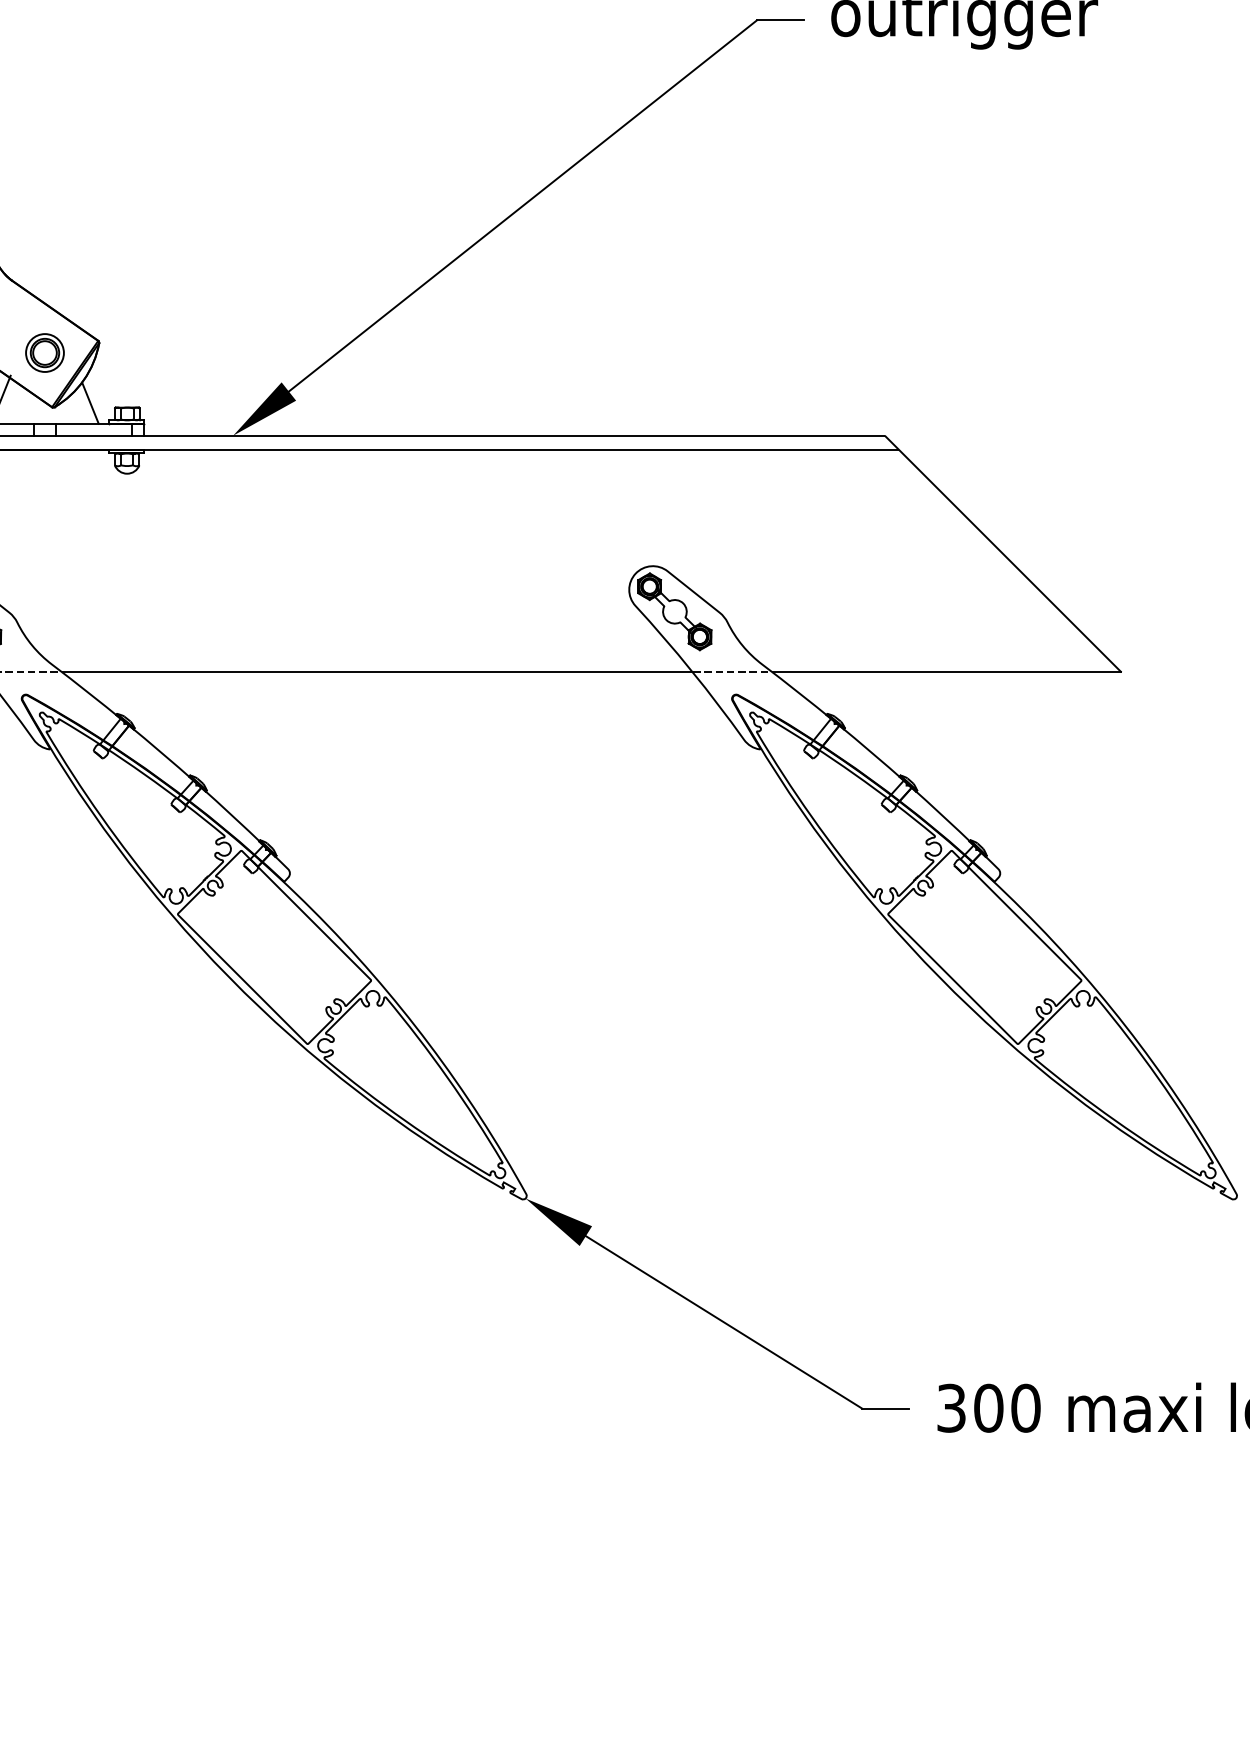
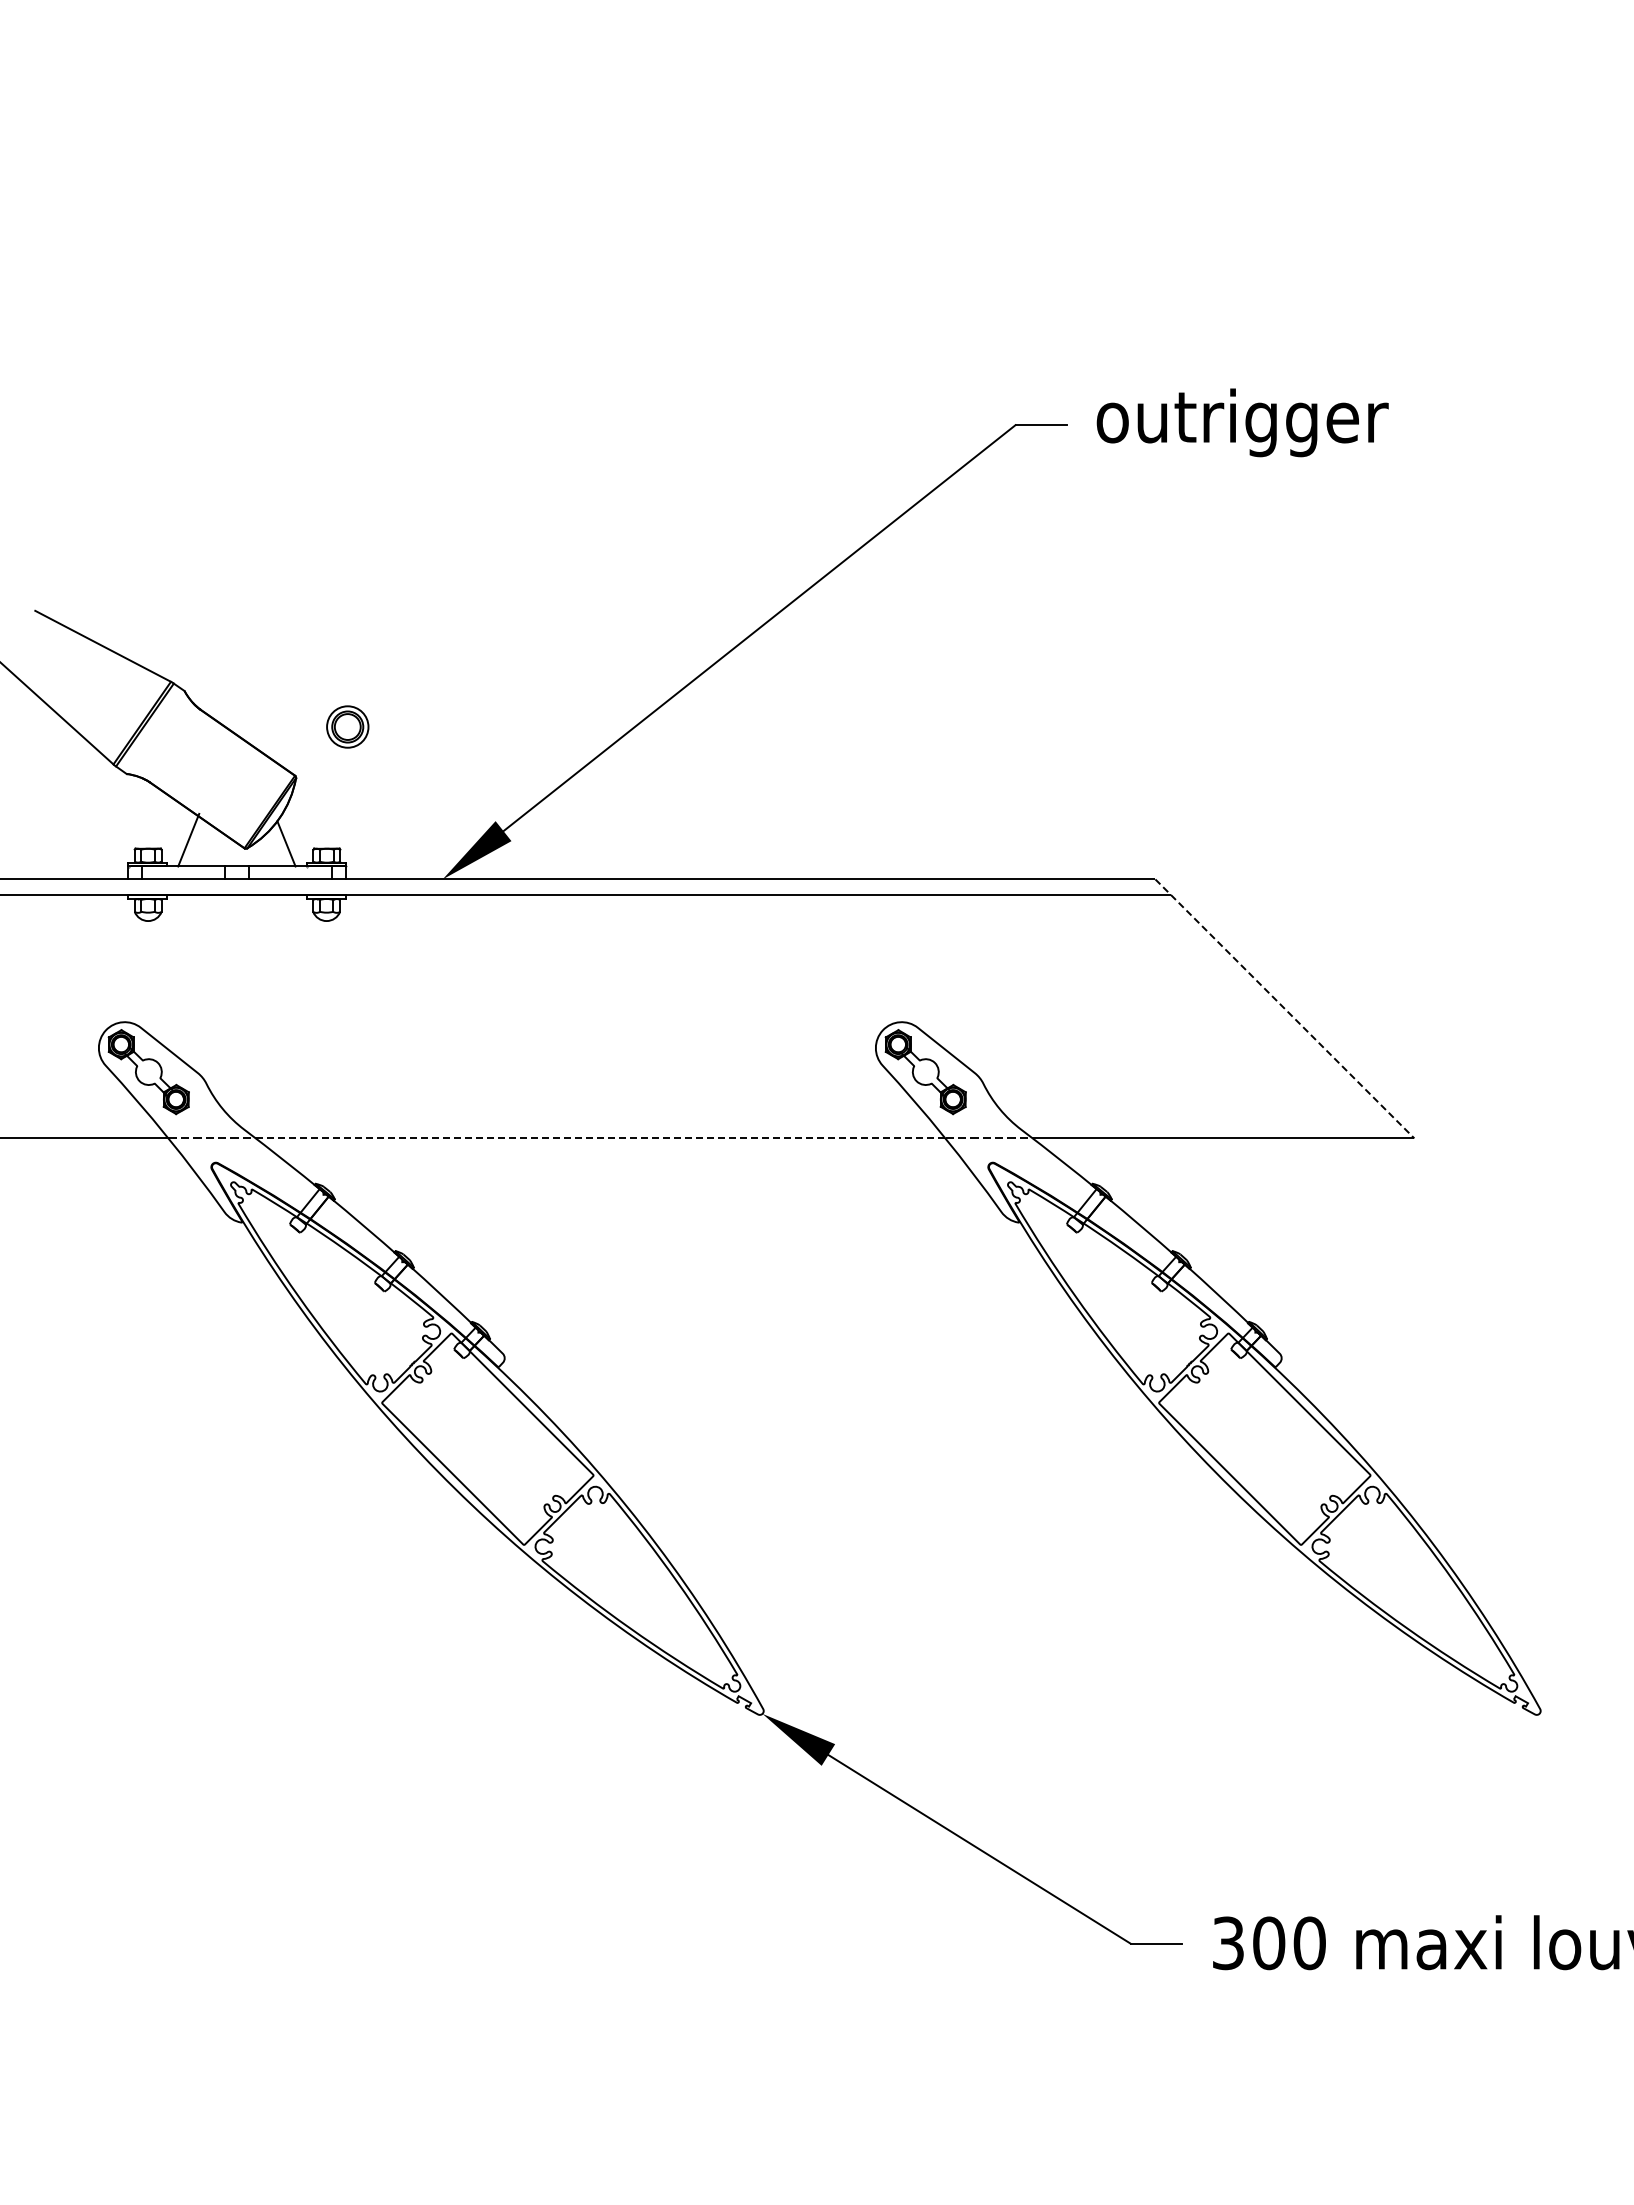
part: (44, 352) -> (347, 726), moved
line: (1003, 554) -> (1285, 1009), solid -> dashed
line: (377, 672) -> (600, 1138), solid -> dashed

